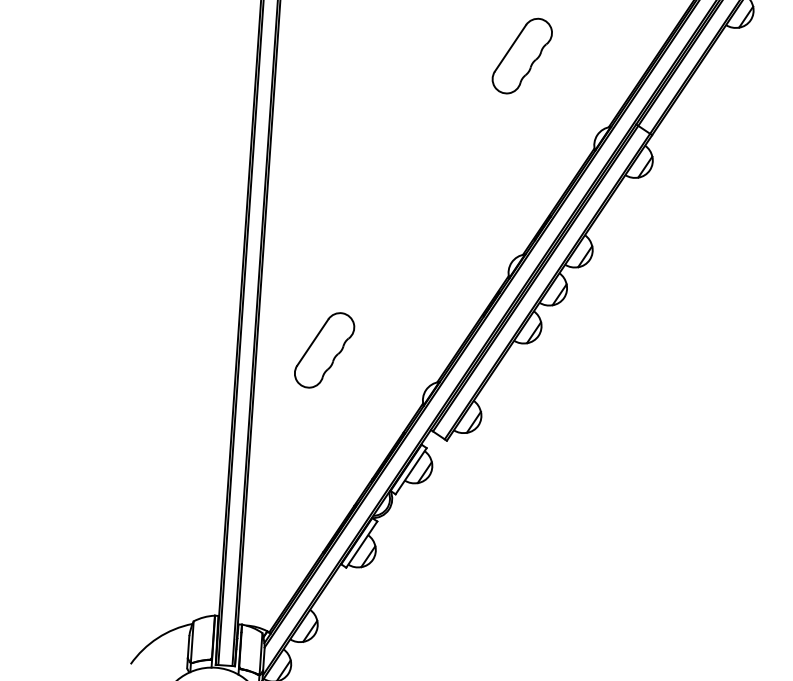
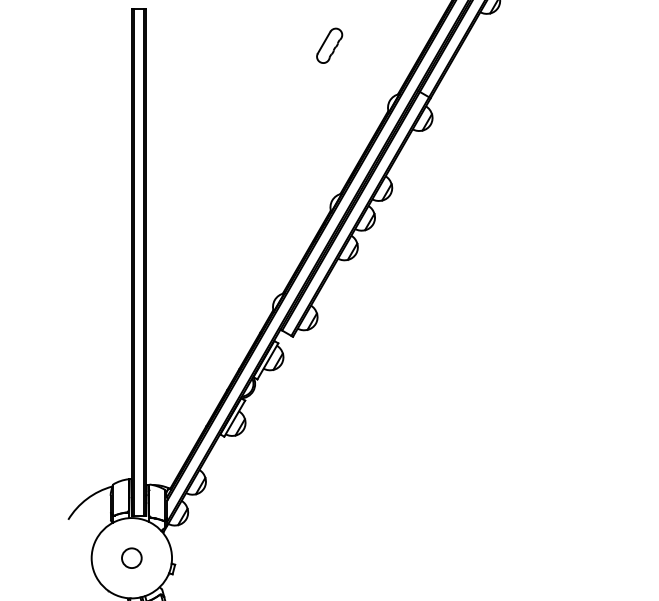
part: (522, 55) -> (329, 45), size x0.6
part: (323, 350) -> (196, 275), removed

